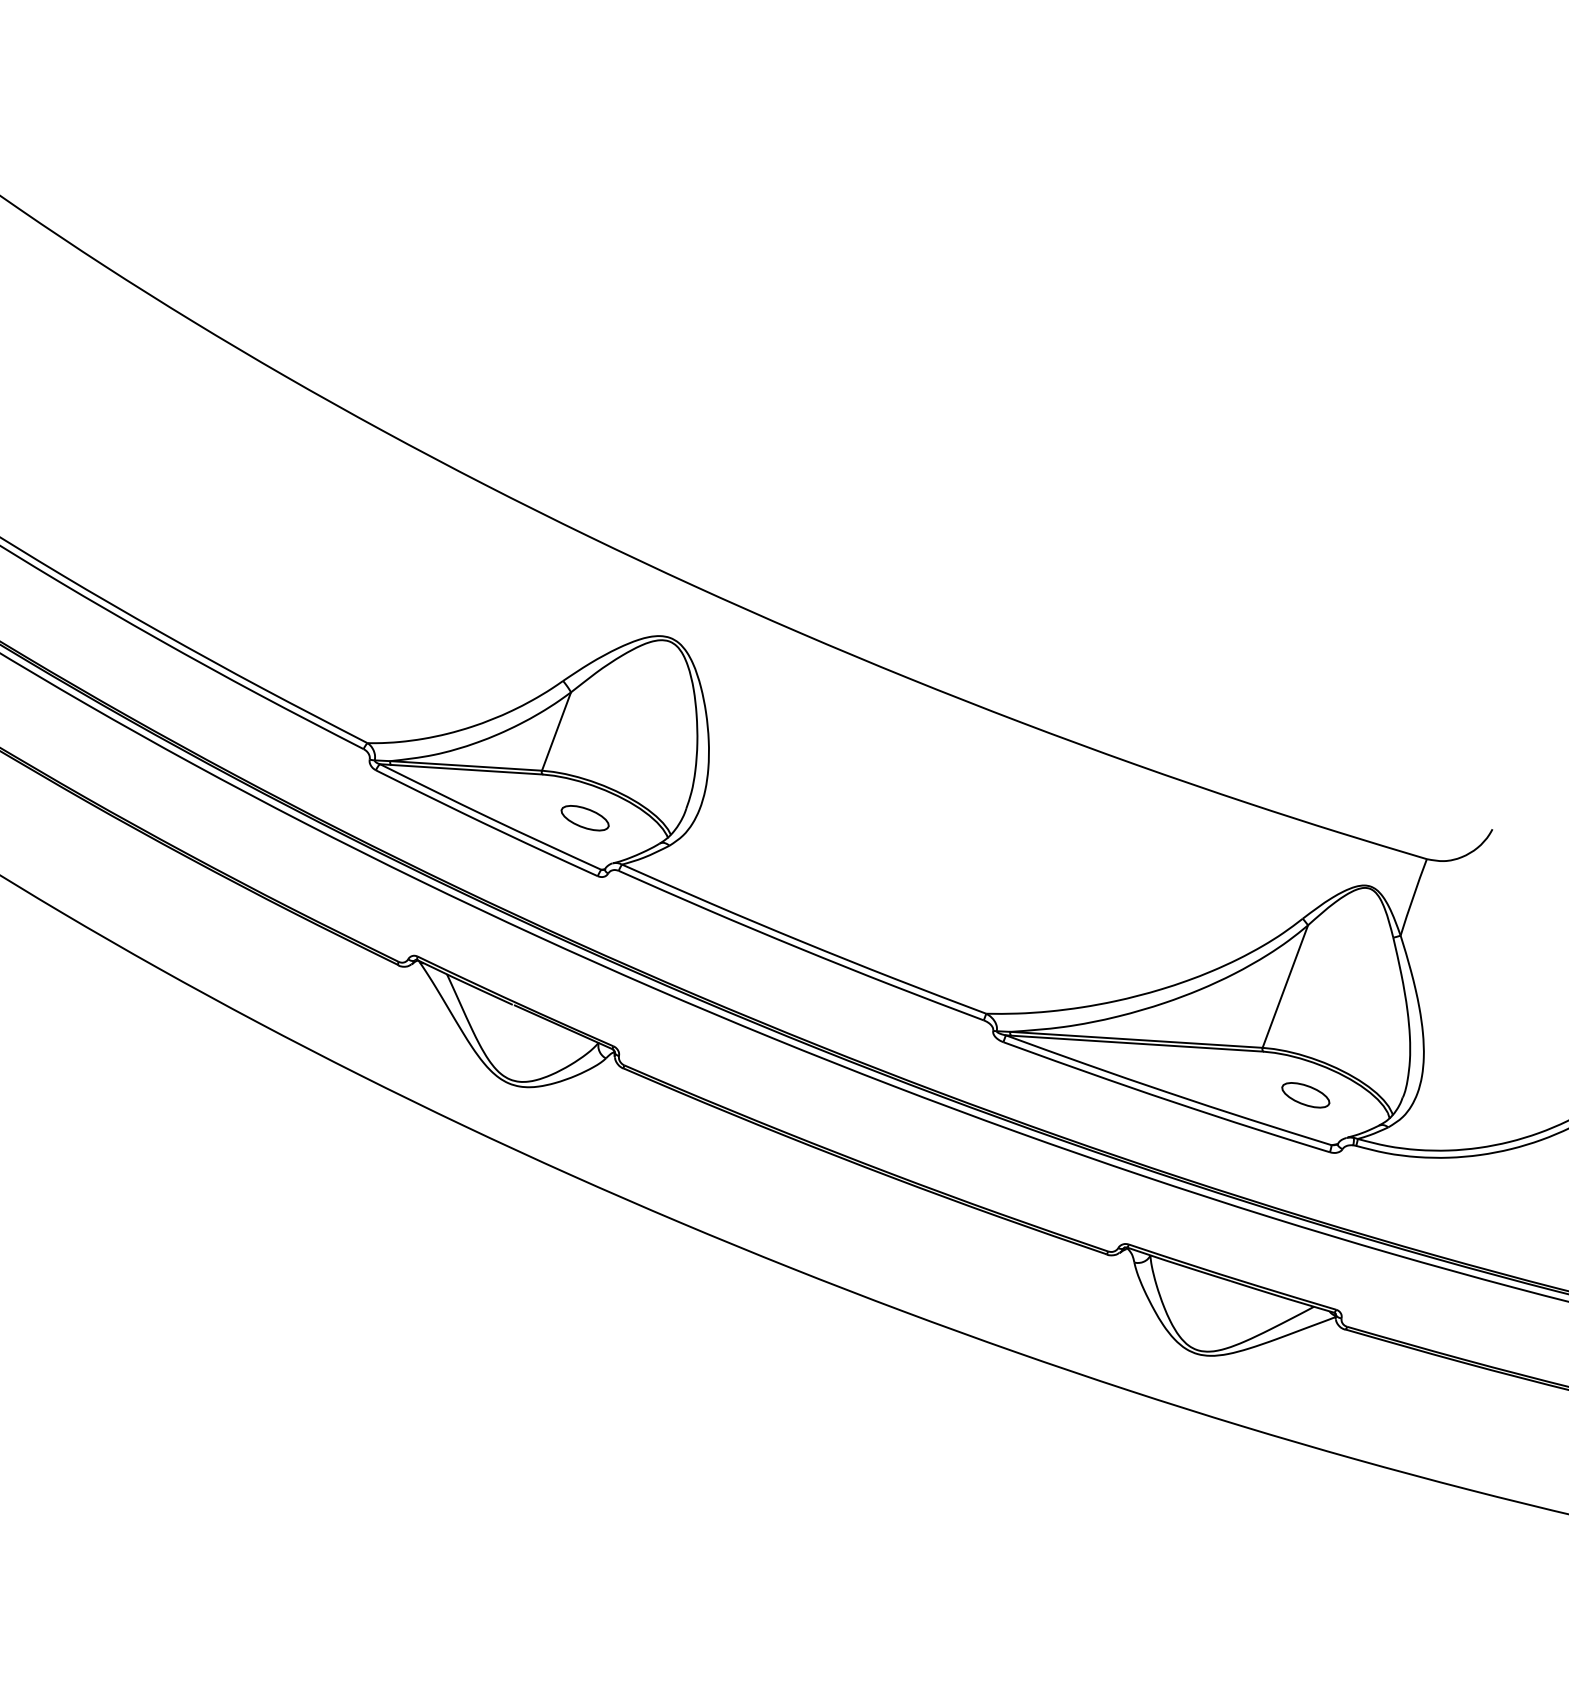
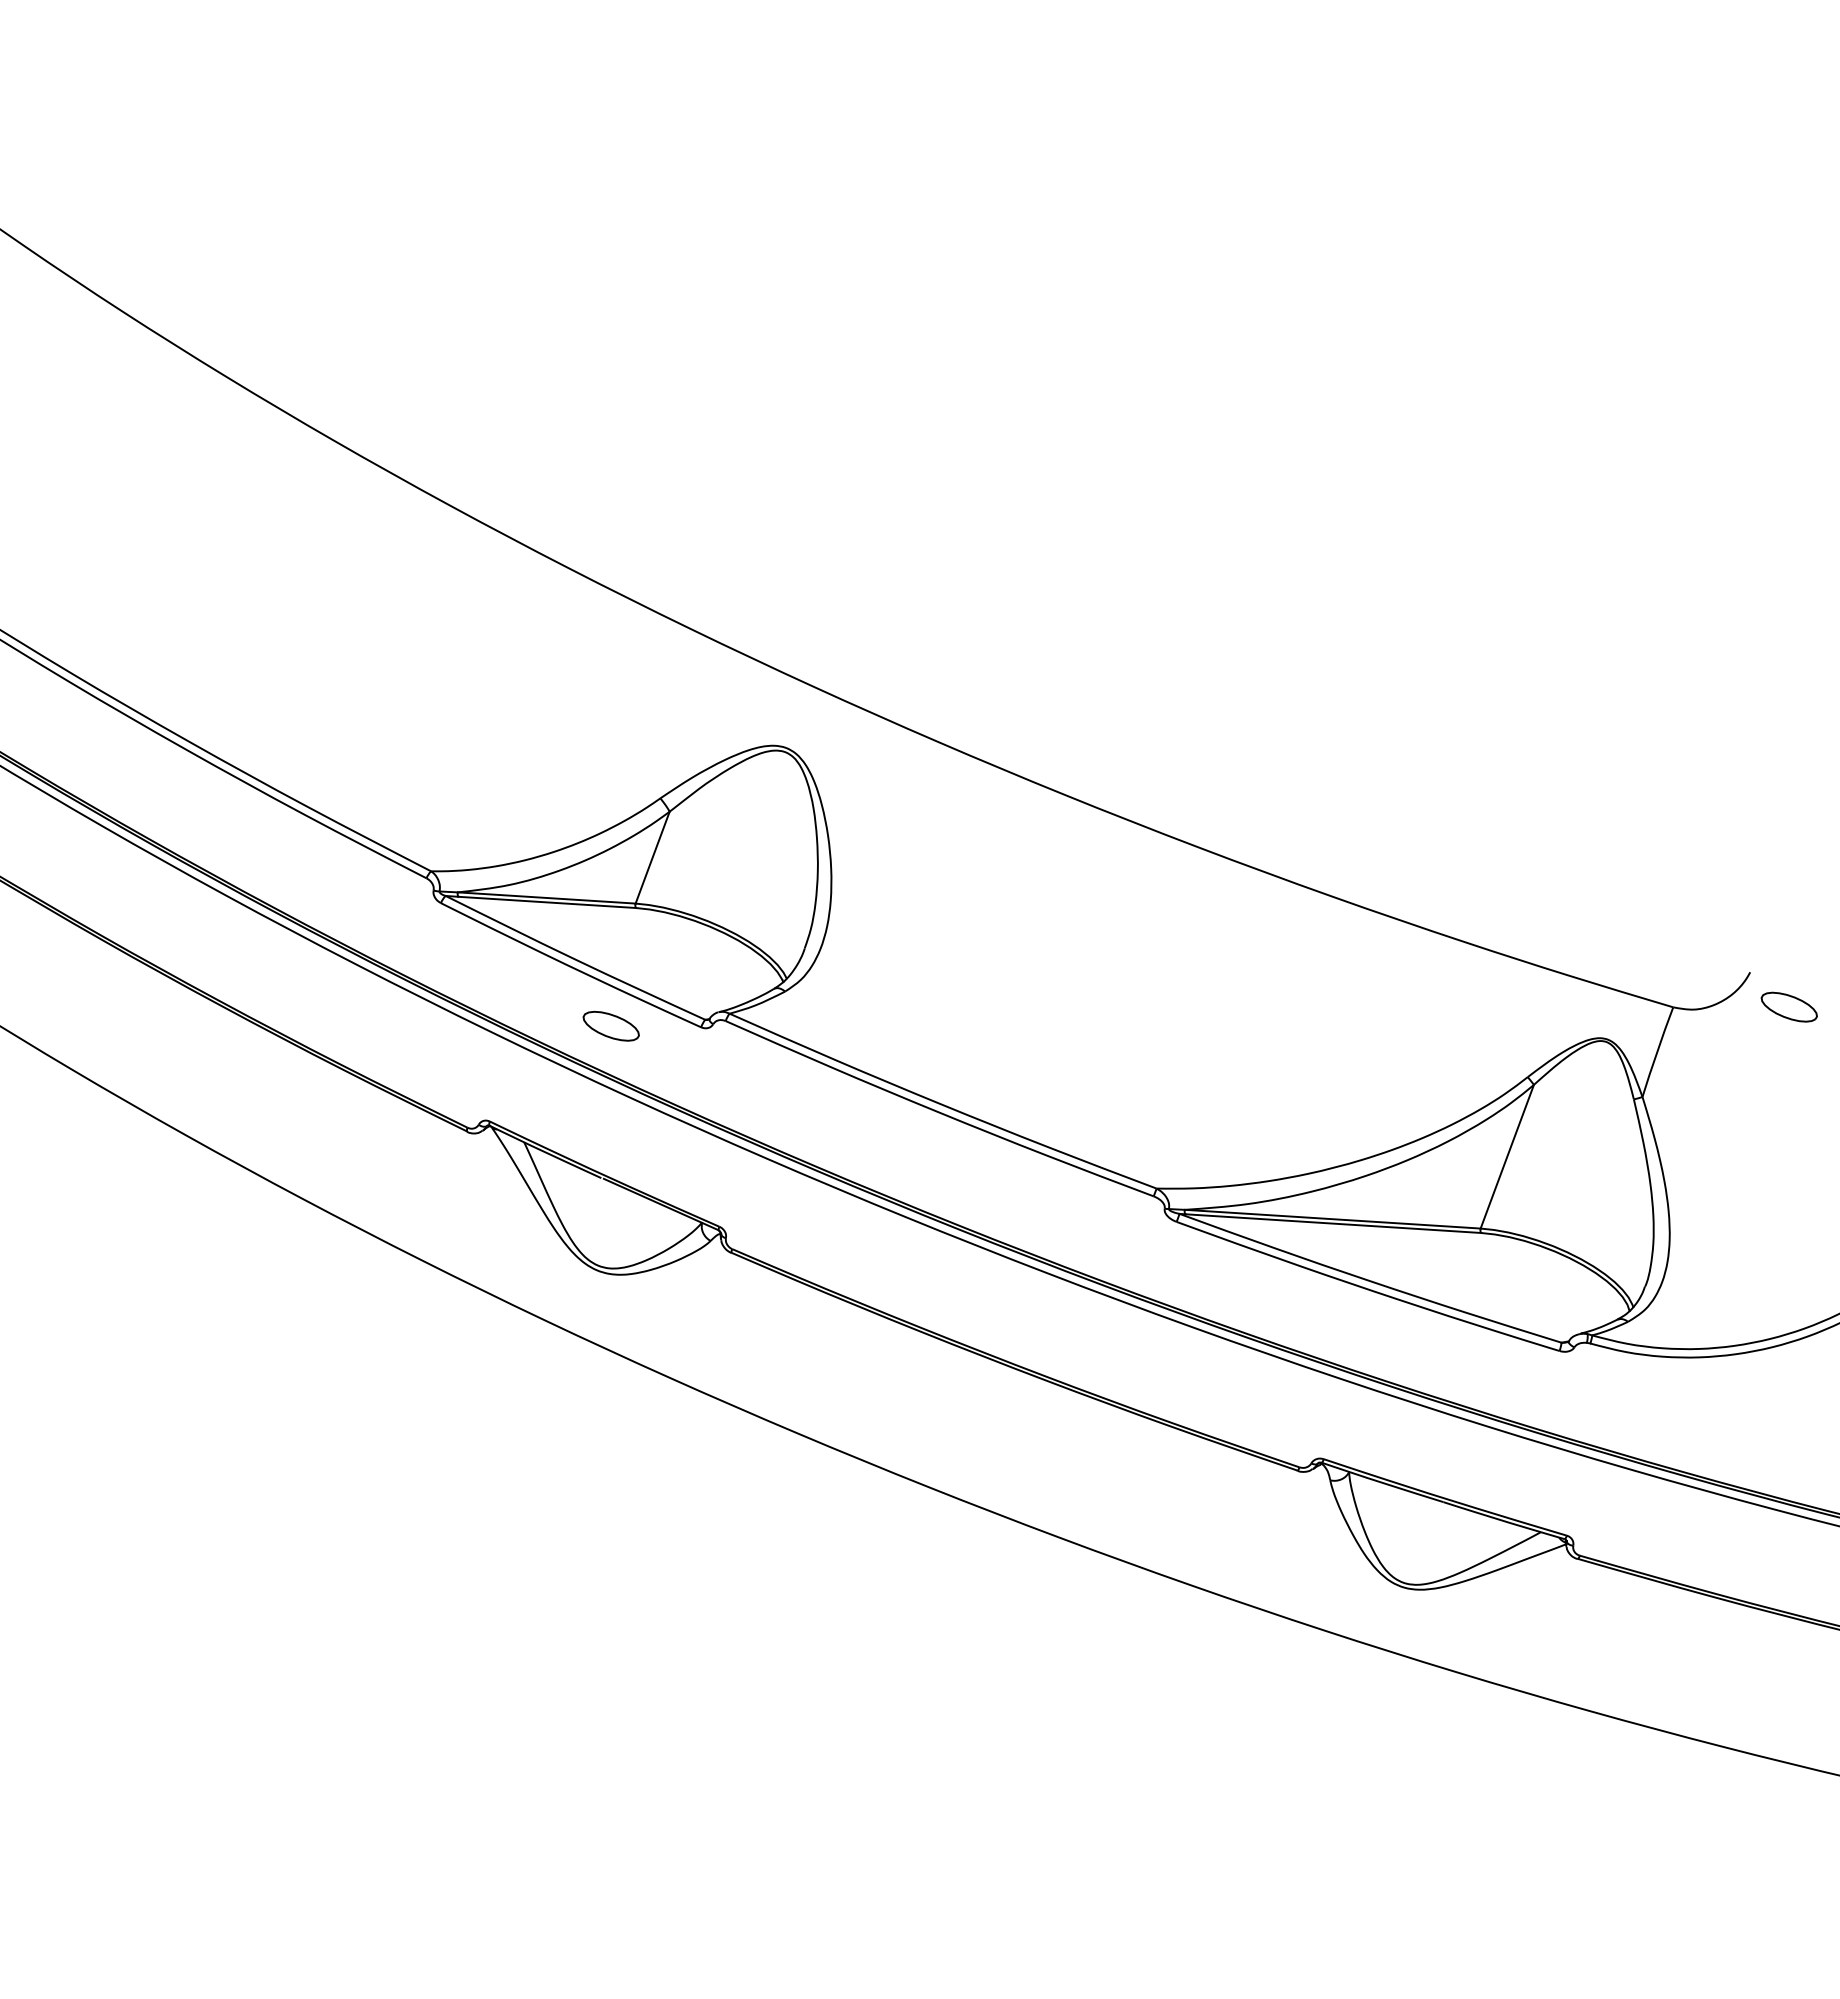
part: (584, 817) -> (610, 1025), moved
part: (1305, 1094) -> (1788, 1006), moved

